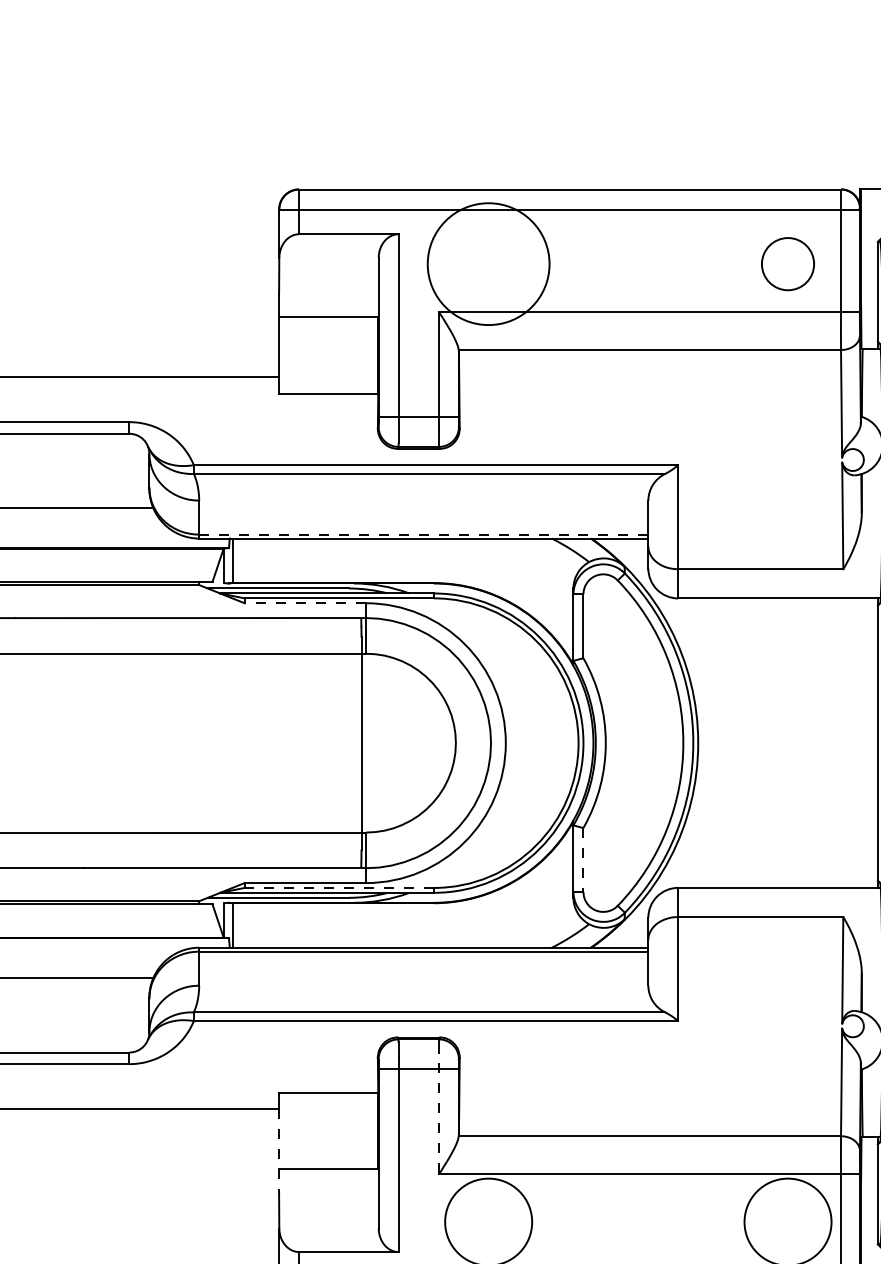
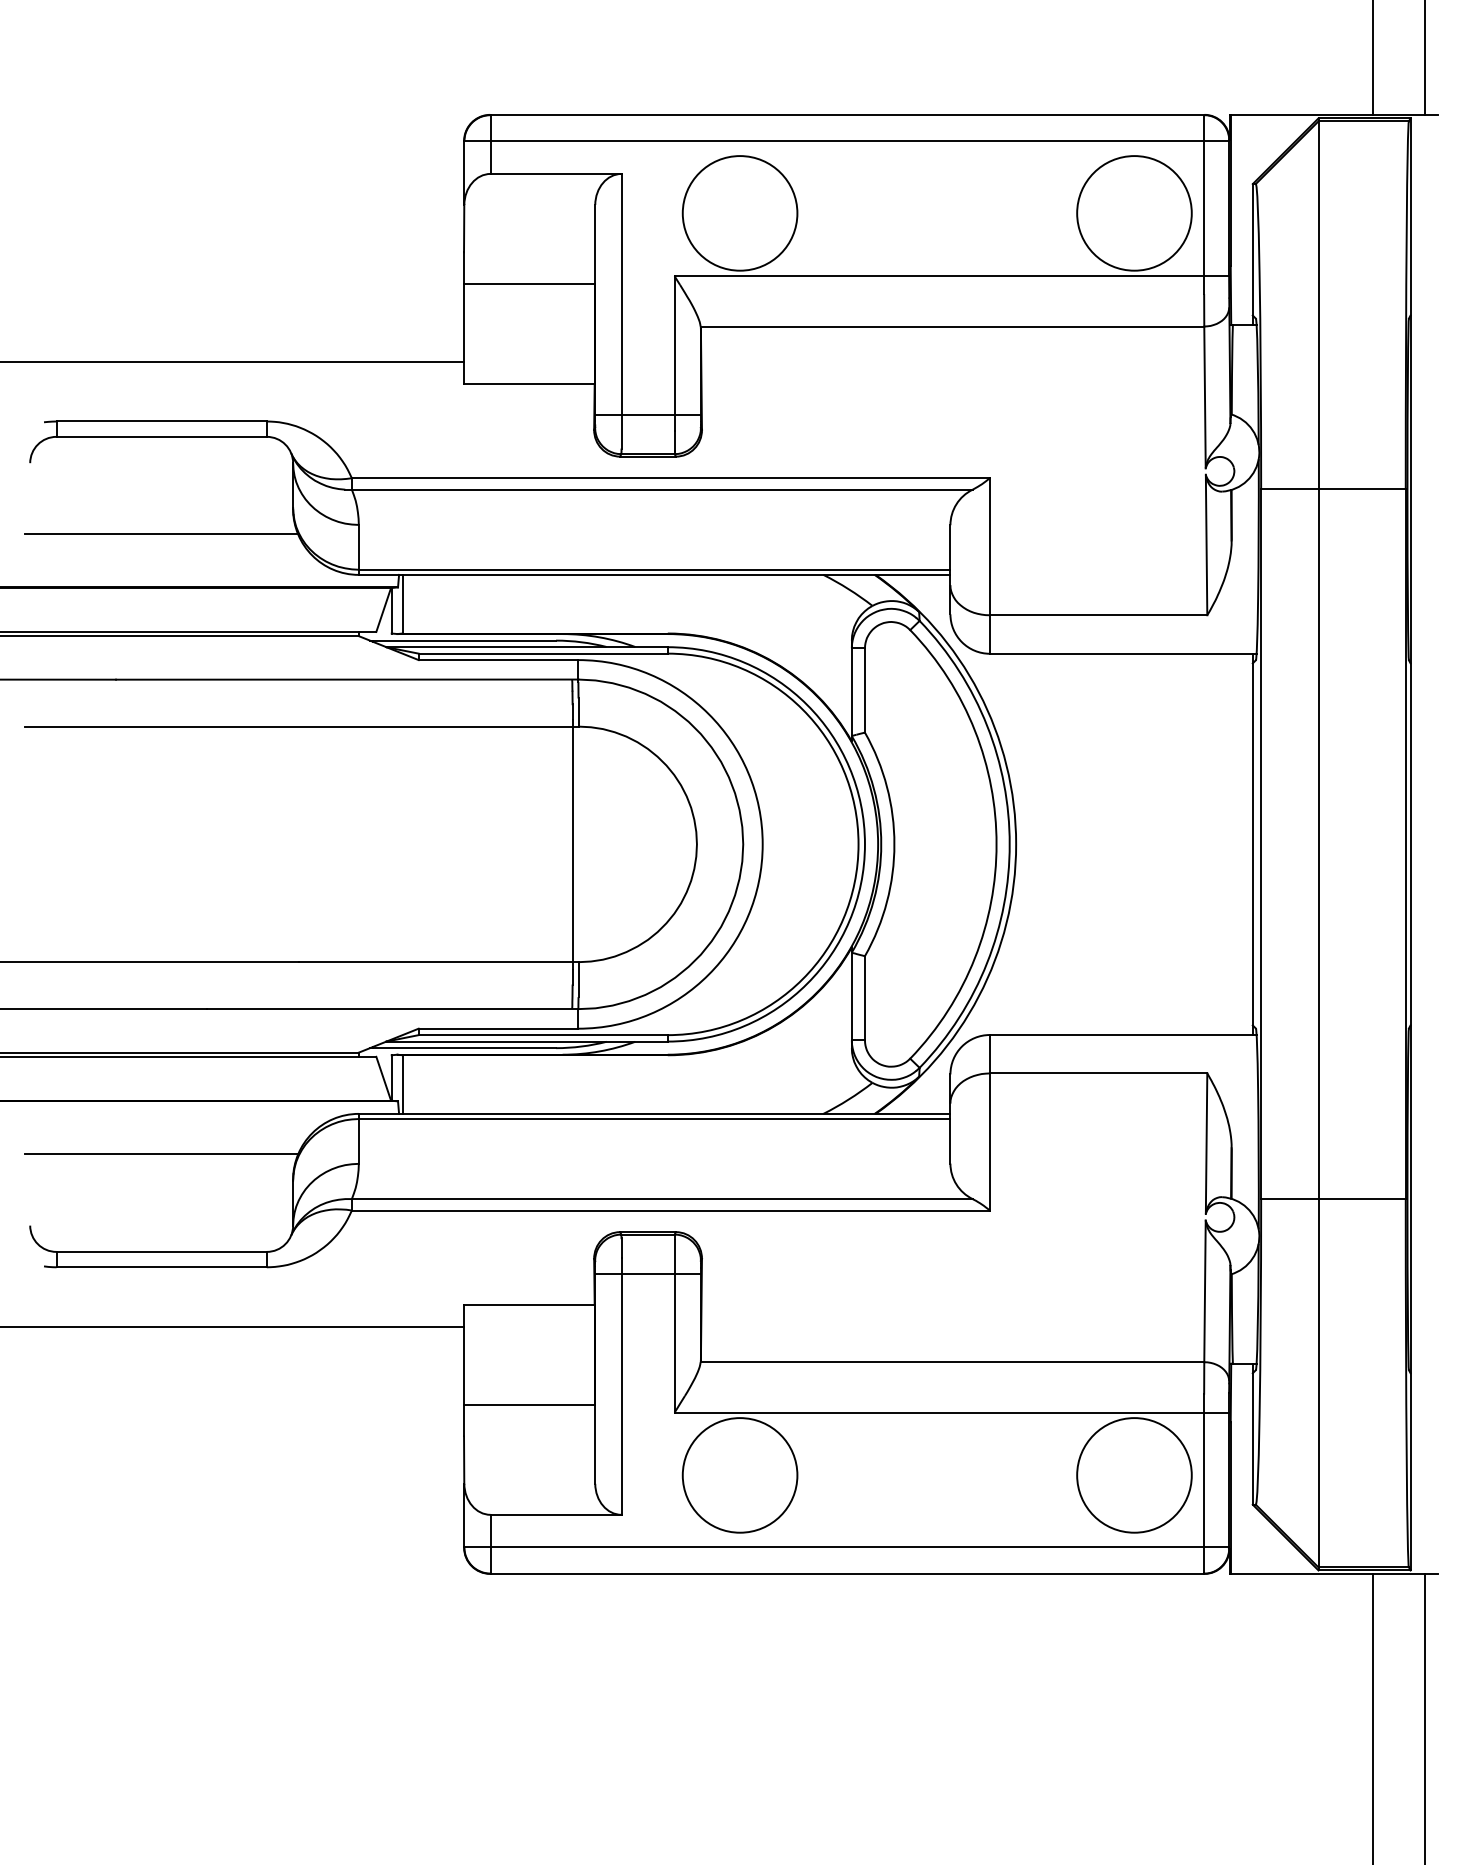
circle: (488, 264) -> (739, 213), size x0.71
circle: (788, 264) -> (1134, 213), size x1.67
line: (423, 534) -> (654, 569), dashed -> solid
line: (305, 603) -> (498, 660), dashed -> solid
line: (583, 860) -> (864, 998), dashed -> solid
line: (339, 888) -> (543, 1035), dashed -> solid
line: (438, 1109) -> (674, 1326), dashed -> solid
line: (279, 1150) -> (464, 1381), dashed -> solid

